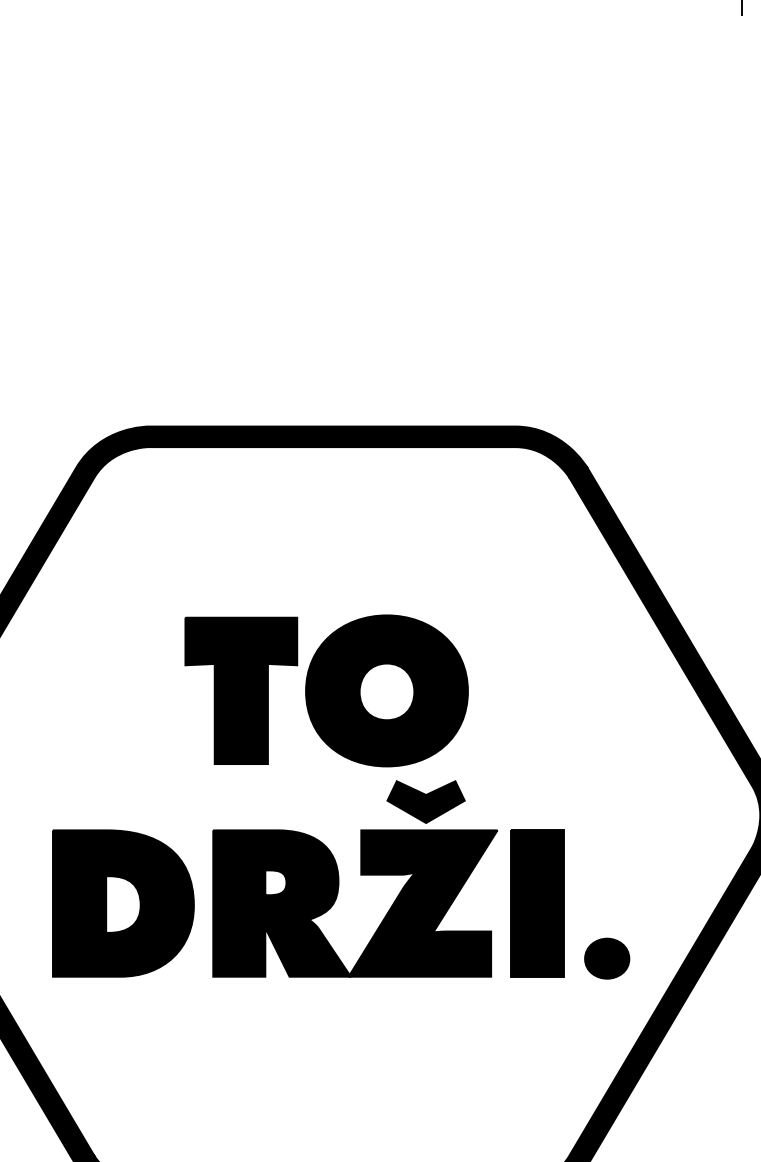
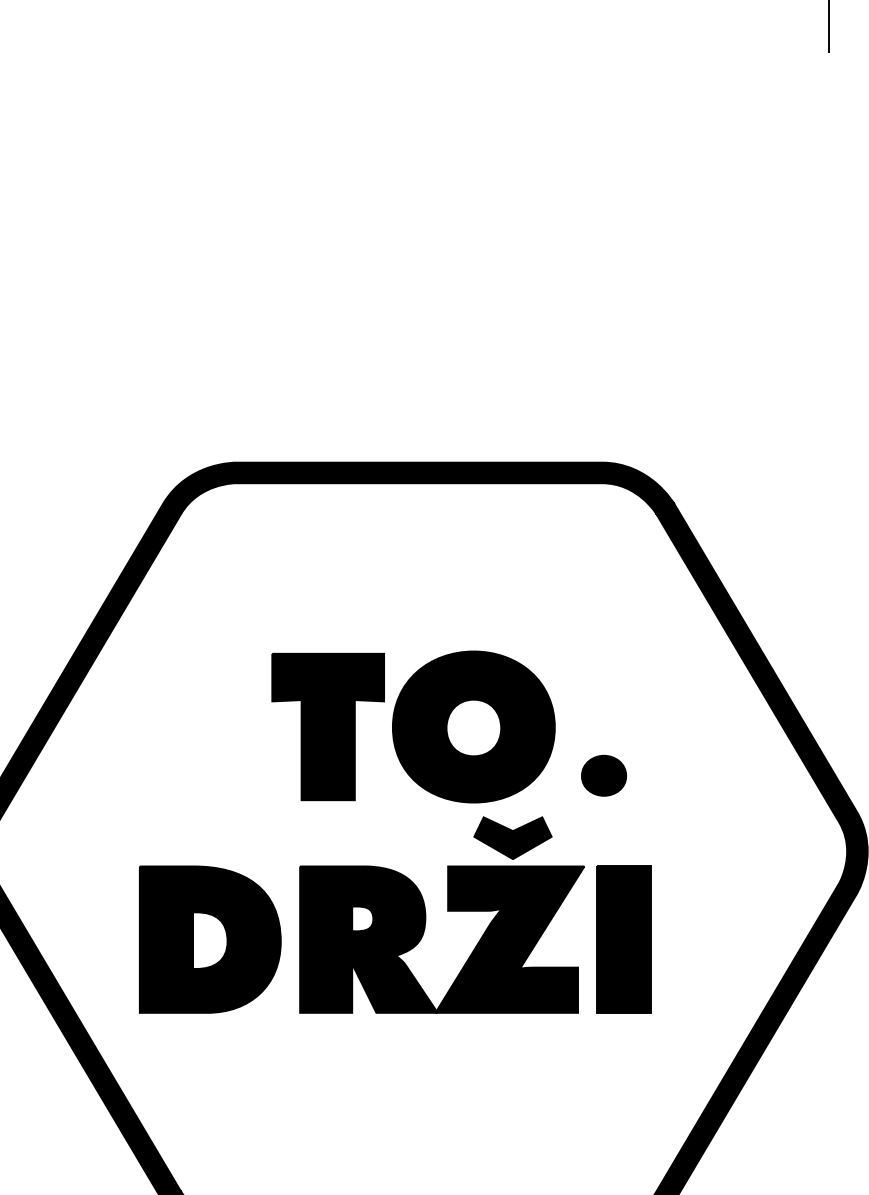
part: (607, 958) -> (604, 775), moved

